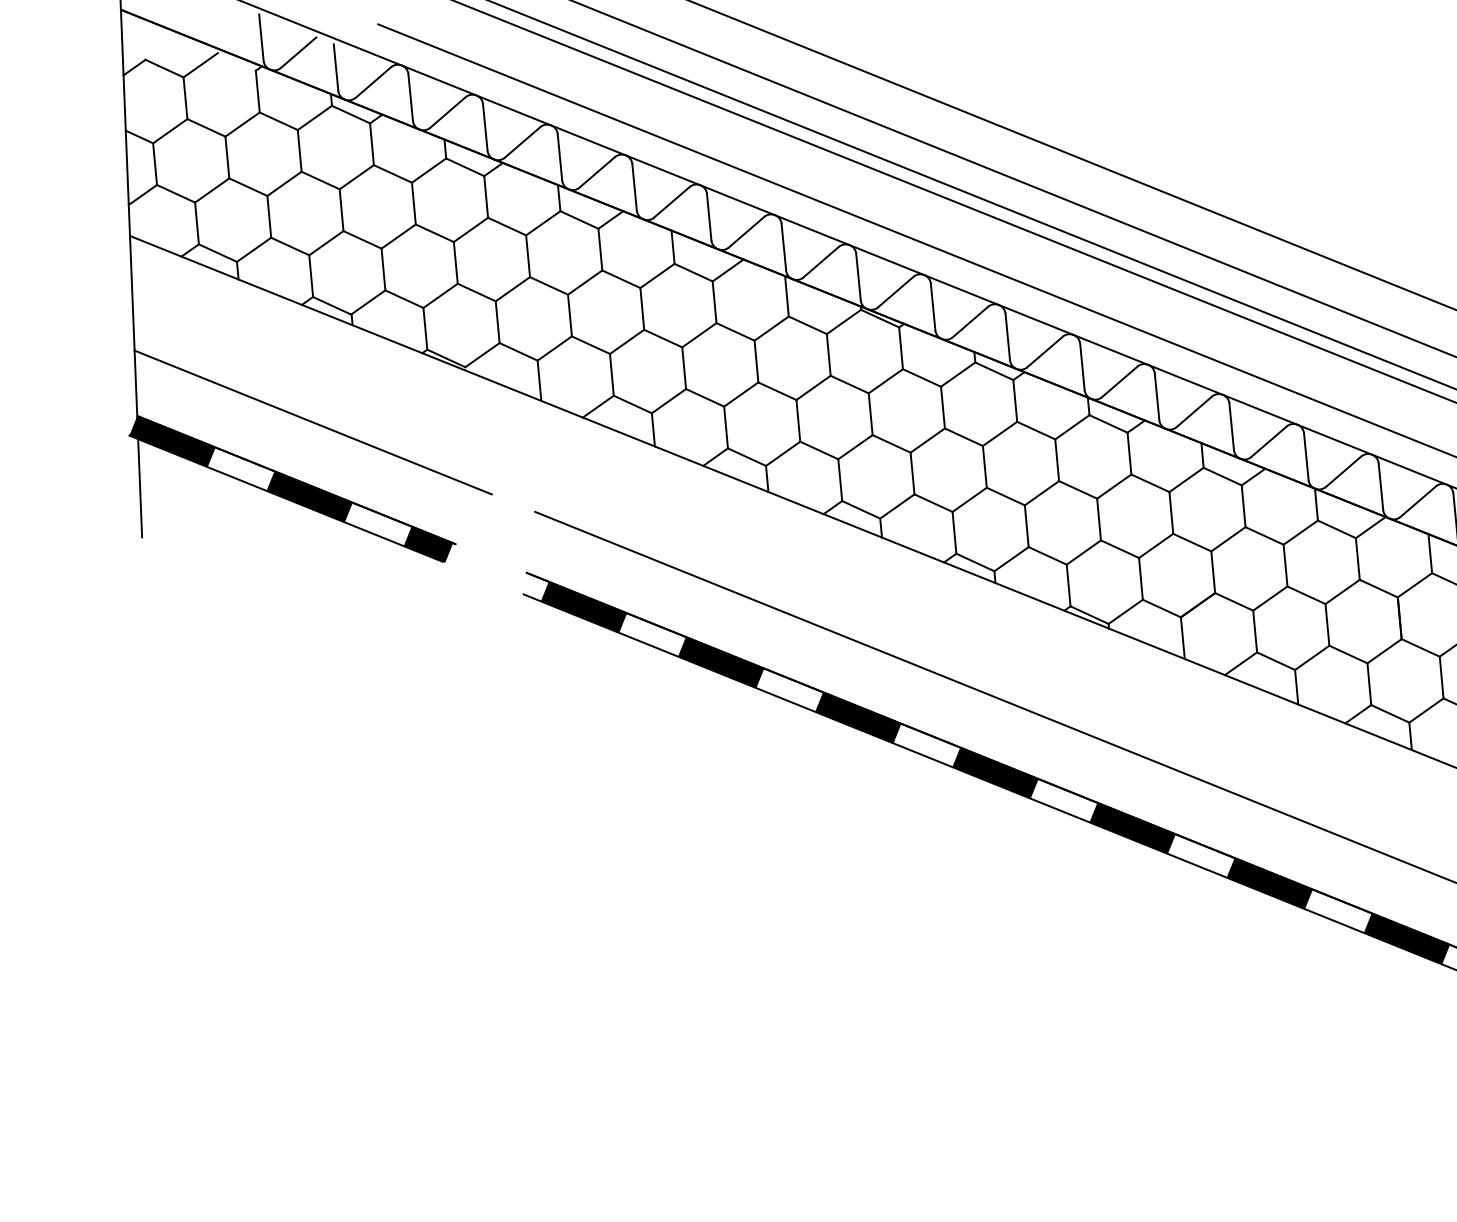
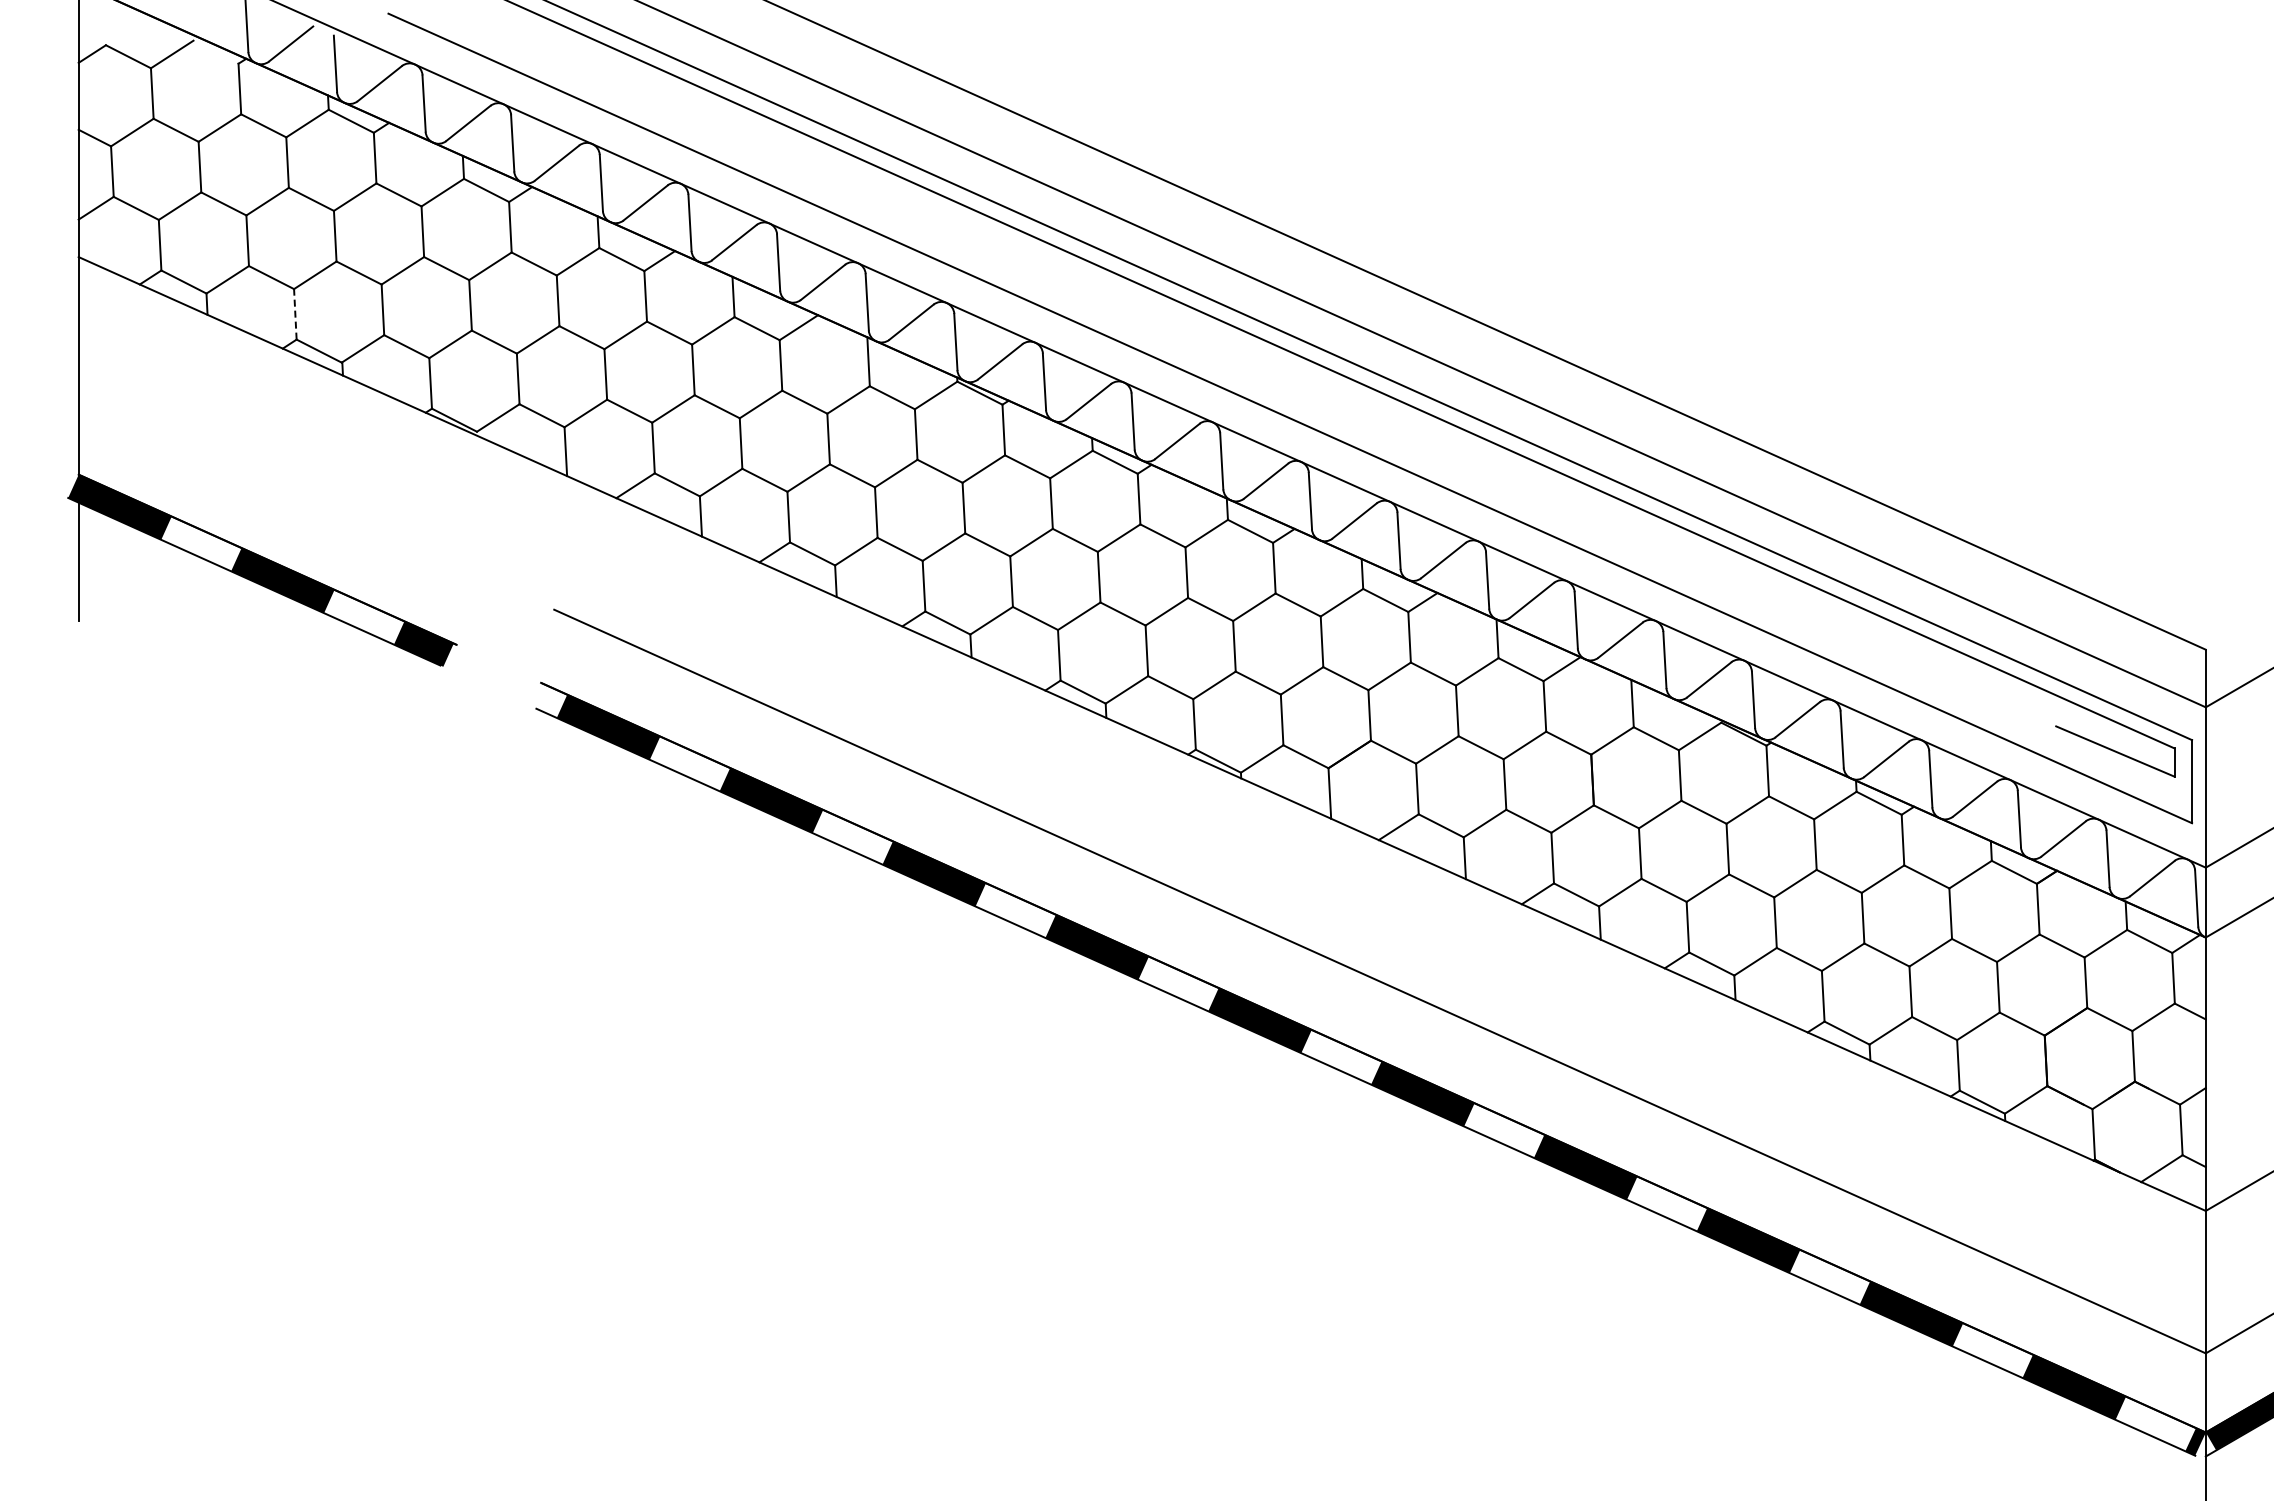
line: (311, 275) -> (295, 313), solid -> dashed
line: (313, 422) -> (290, 490), removed

